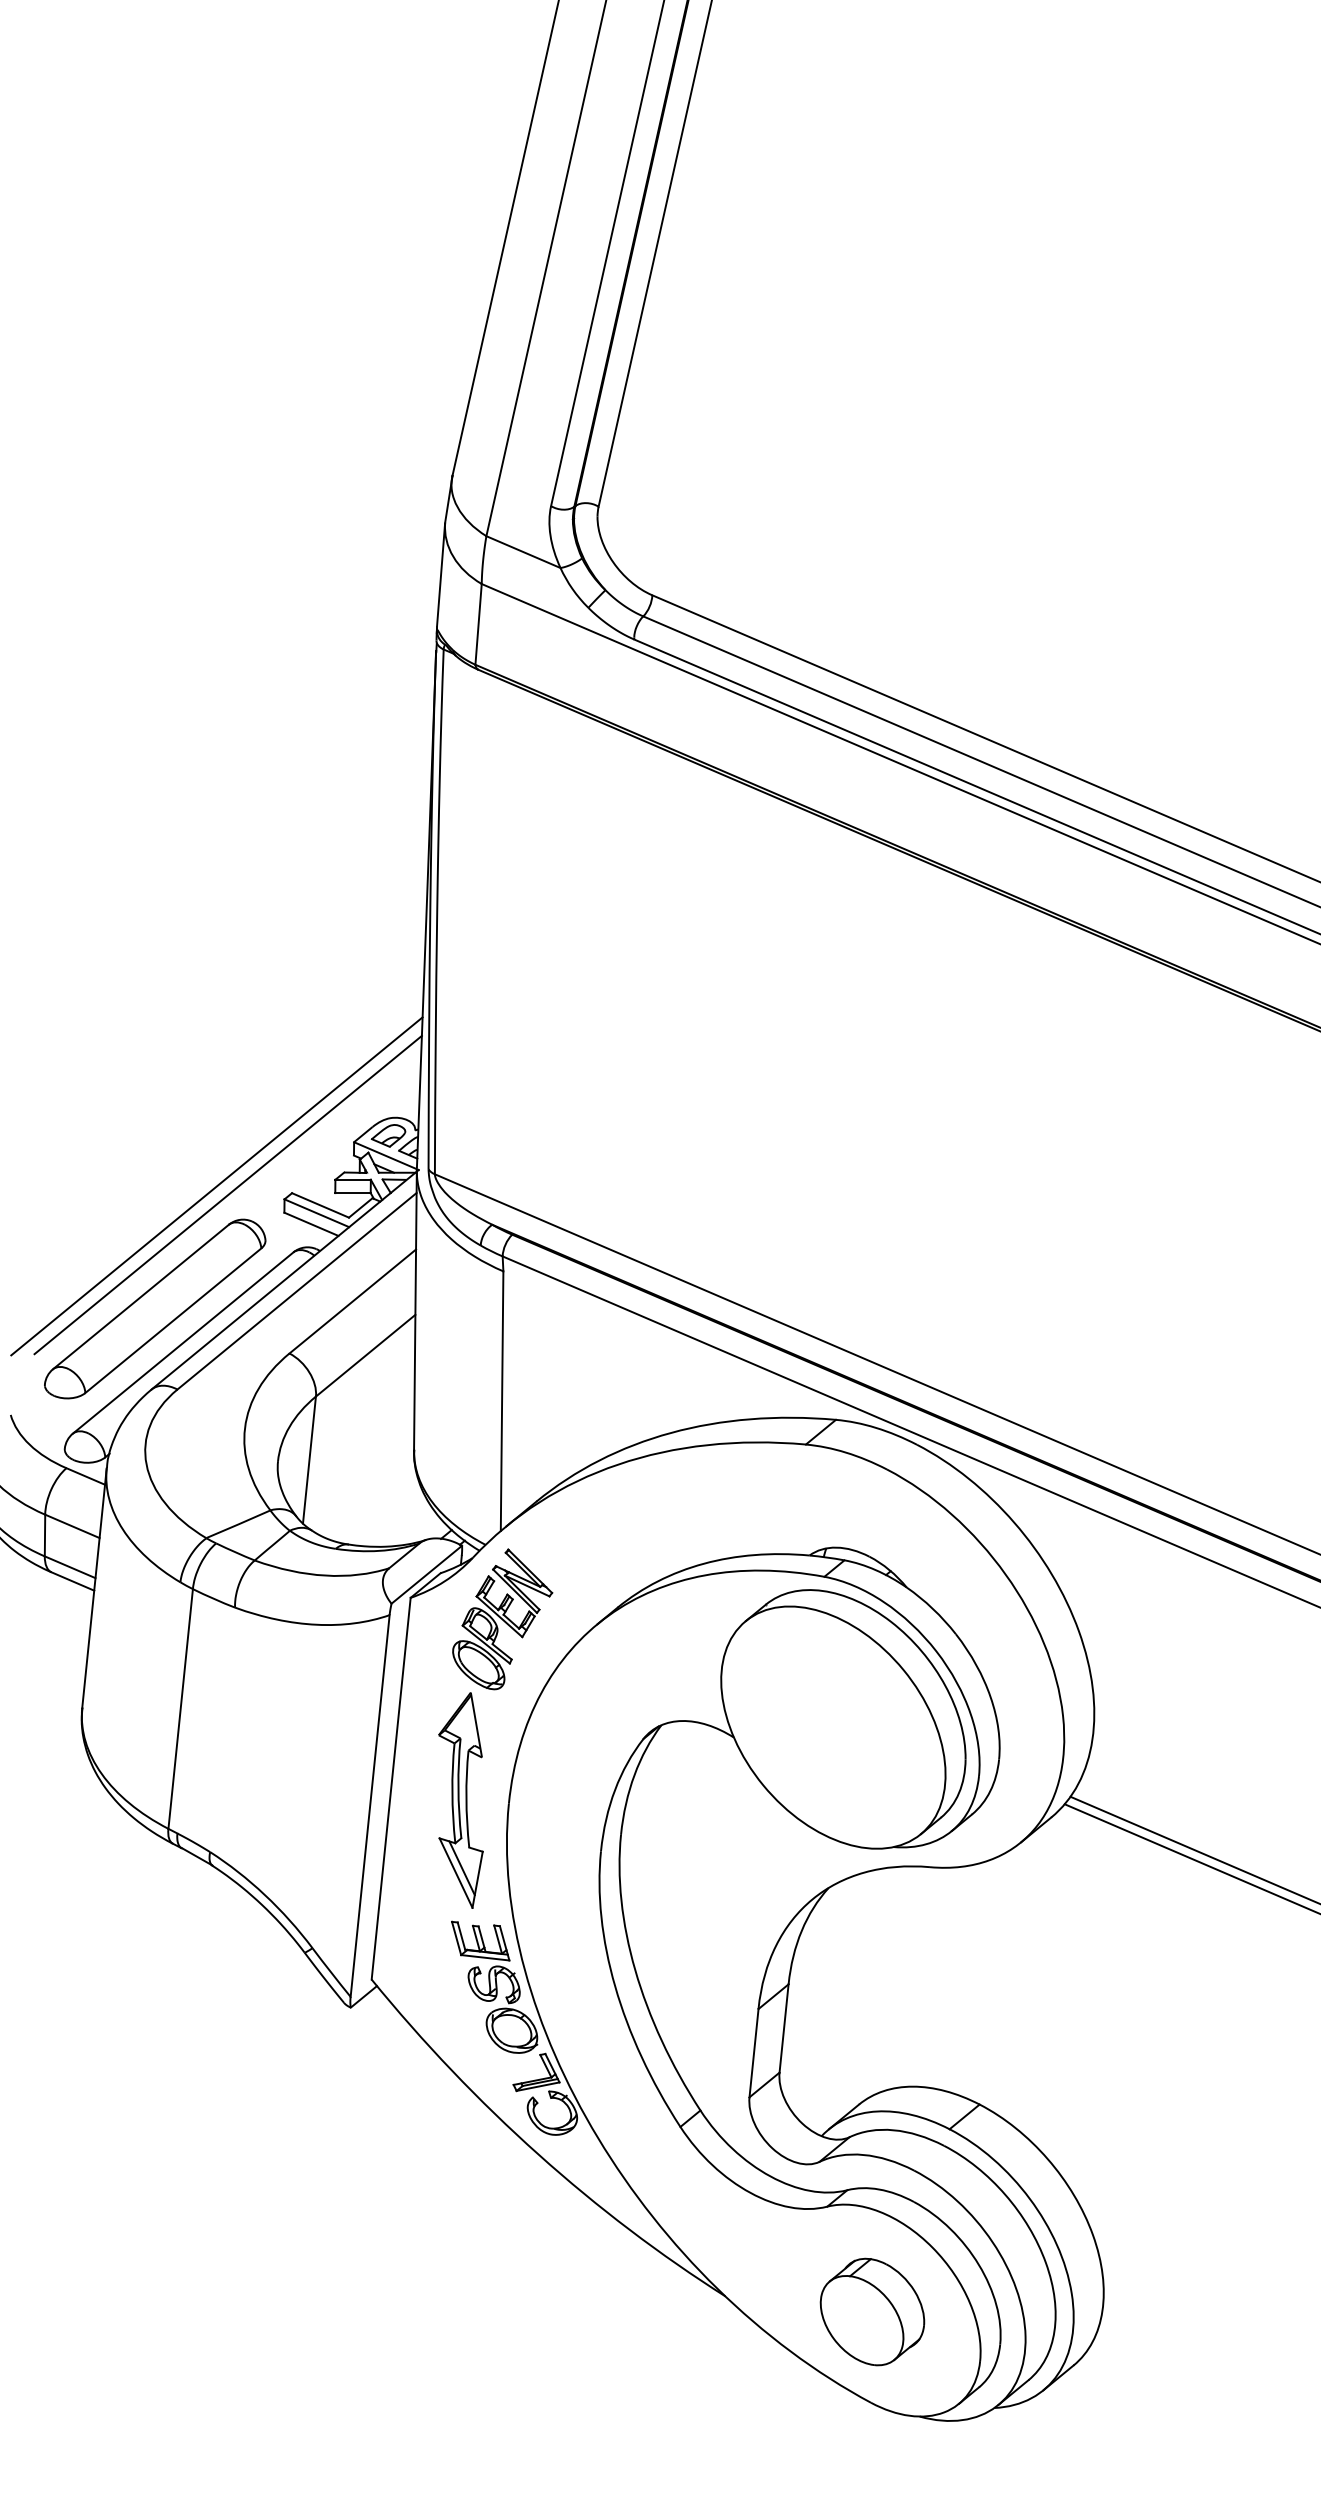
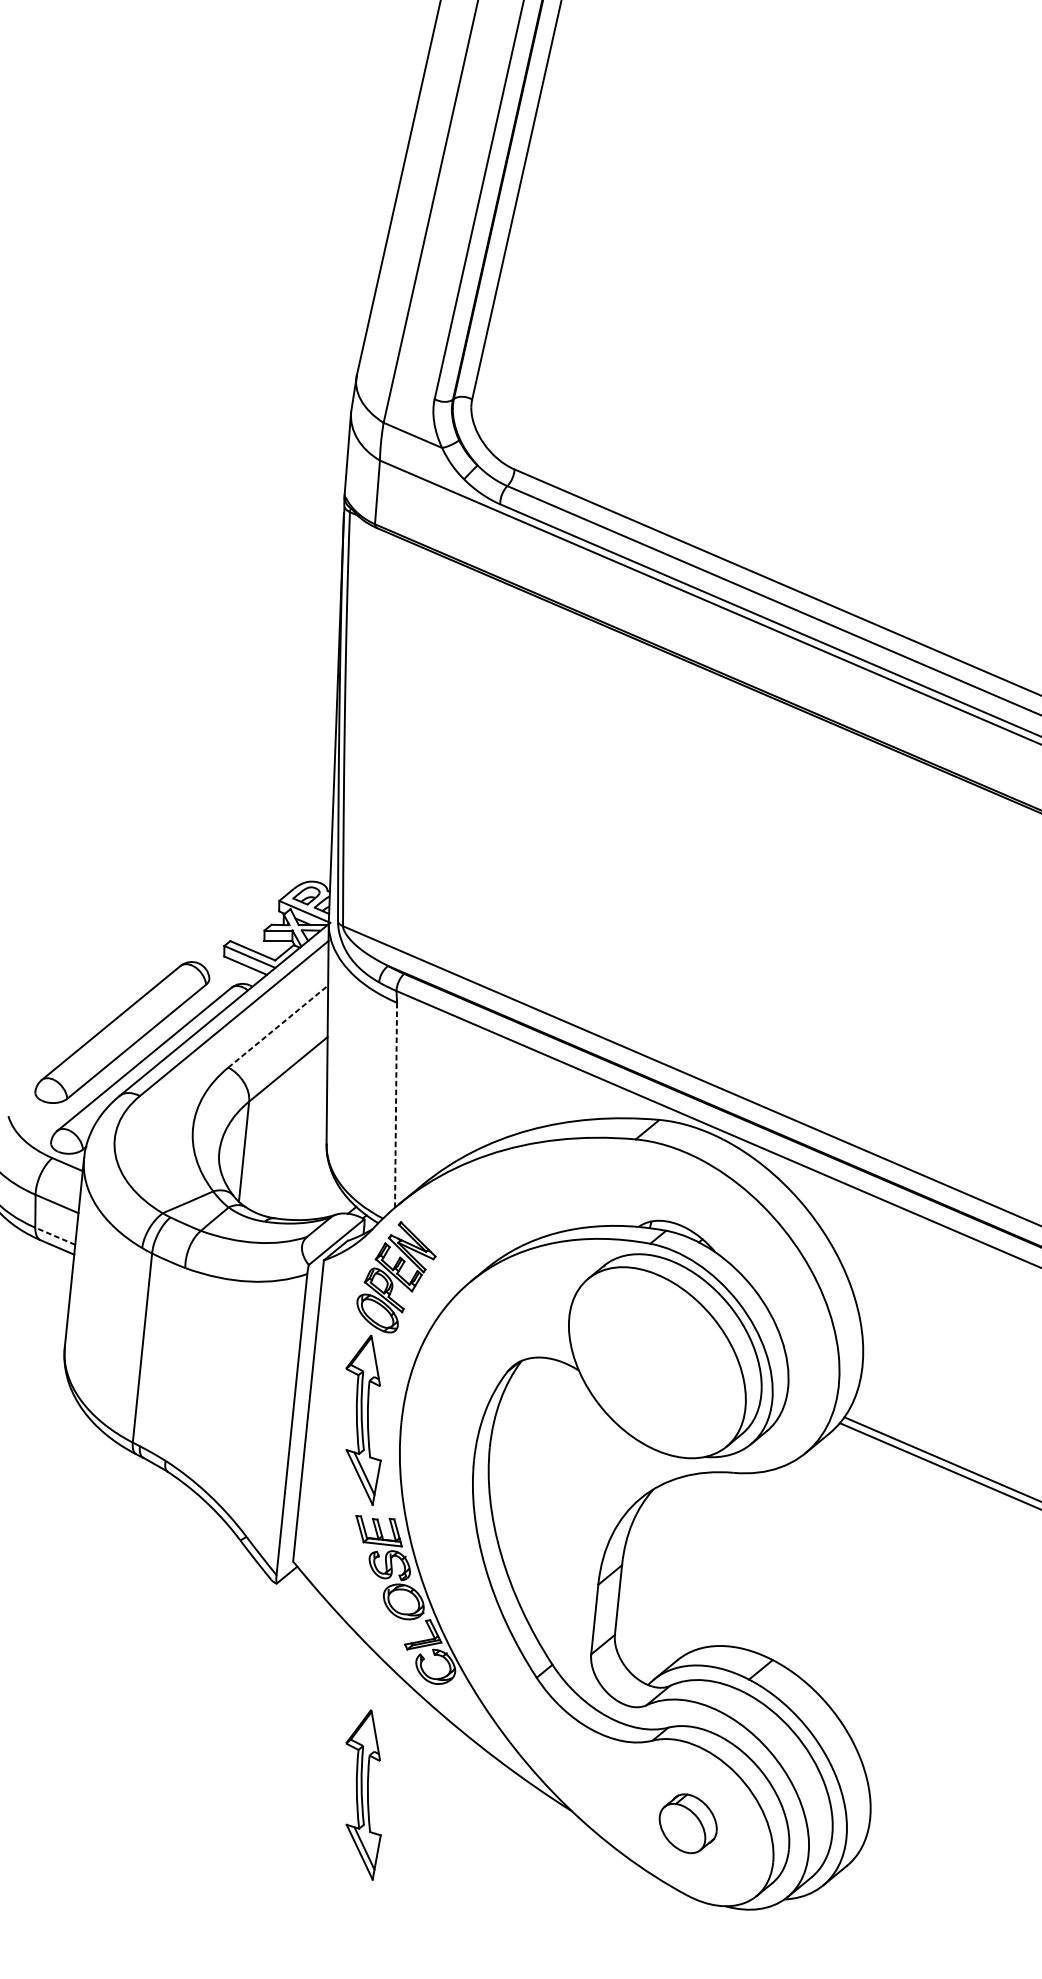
line: (216, 1186) -> (170, 935), removed
line: (227, 1194) -> (179, 942), removed
line: (352, 1301) -> (278, 1026), solid -> dashed
line: (502, 1401) -> (396, 1105), solid -> dashed
line: (70, 1567) -> (55, 1236), solid -> dashed
part: (460, 2275) -> (363, 1794), added
part: (872, 2311) -> (688, 1823), size x0.7

